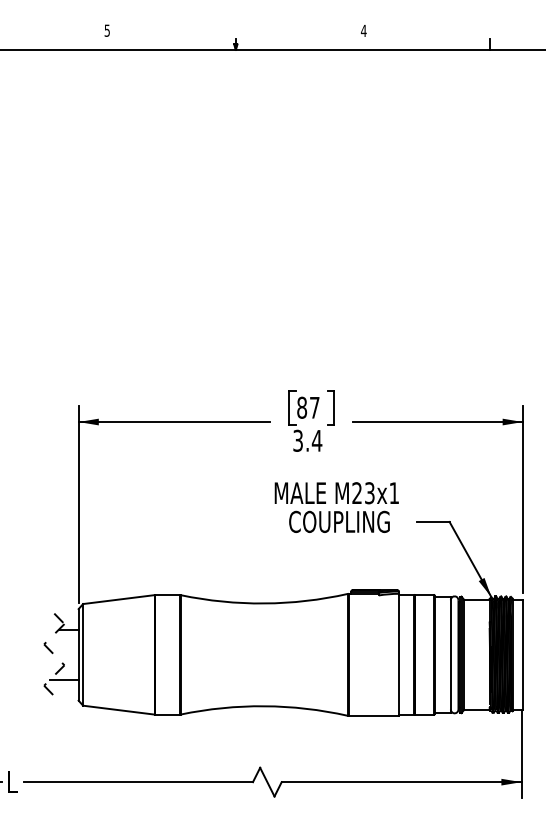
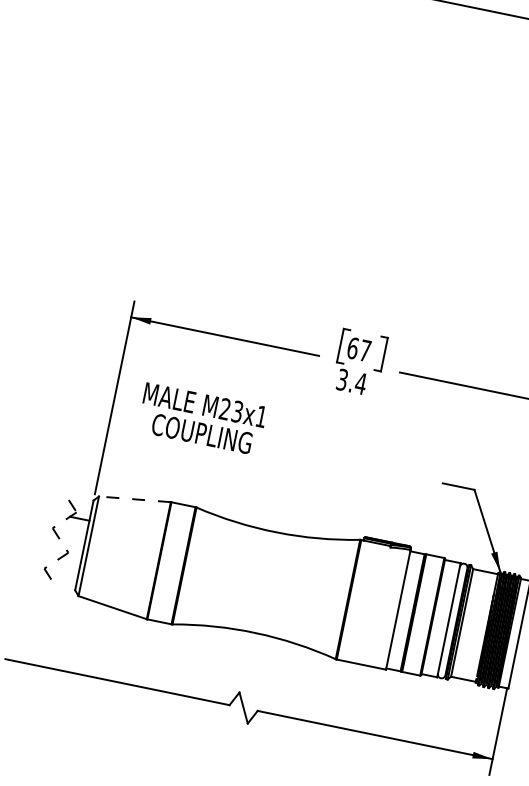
text: (302, 407) -> (353, 348), 87 -> 67
text: (336, 507) -> (202, 419), moved
line: (118, 599) -> (134, 499), solid -> dashed
line: (63, 680) -> (64, 567), removed

